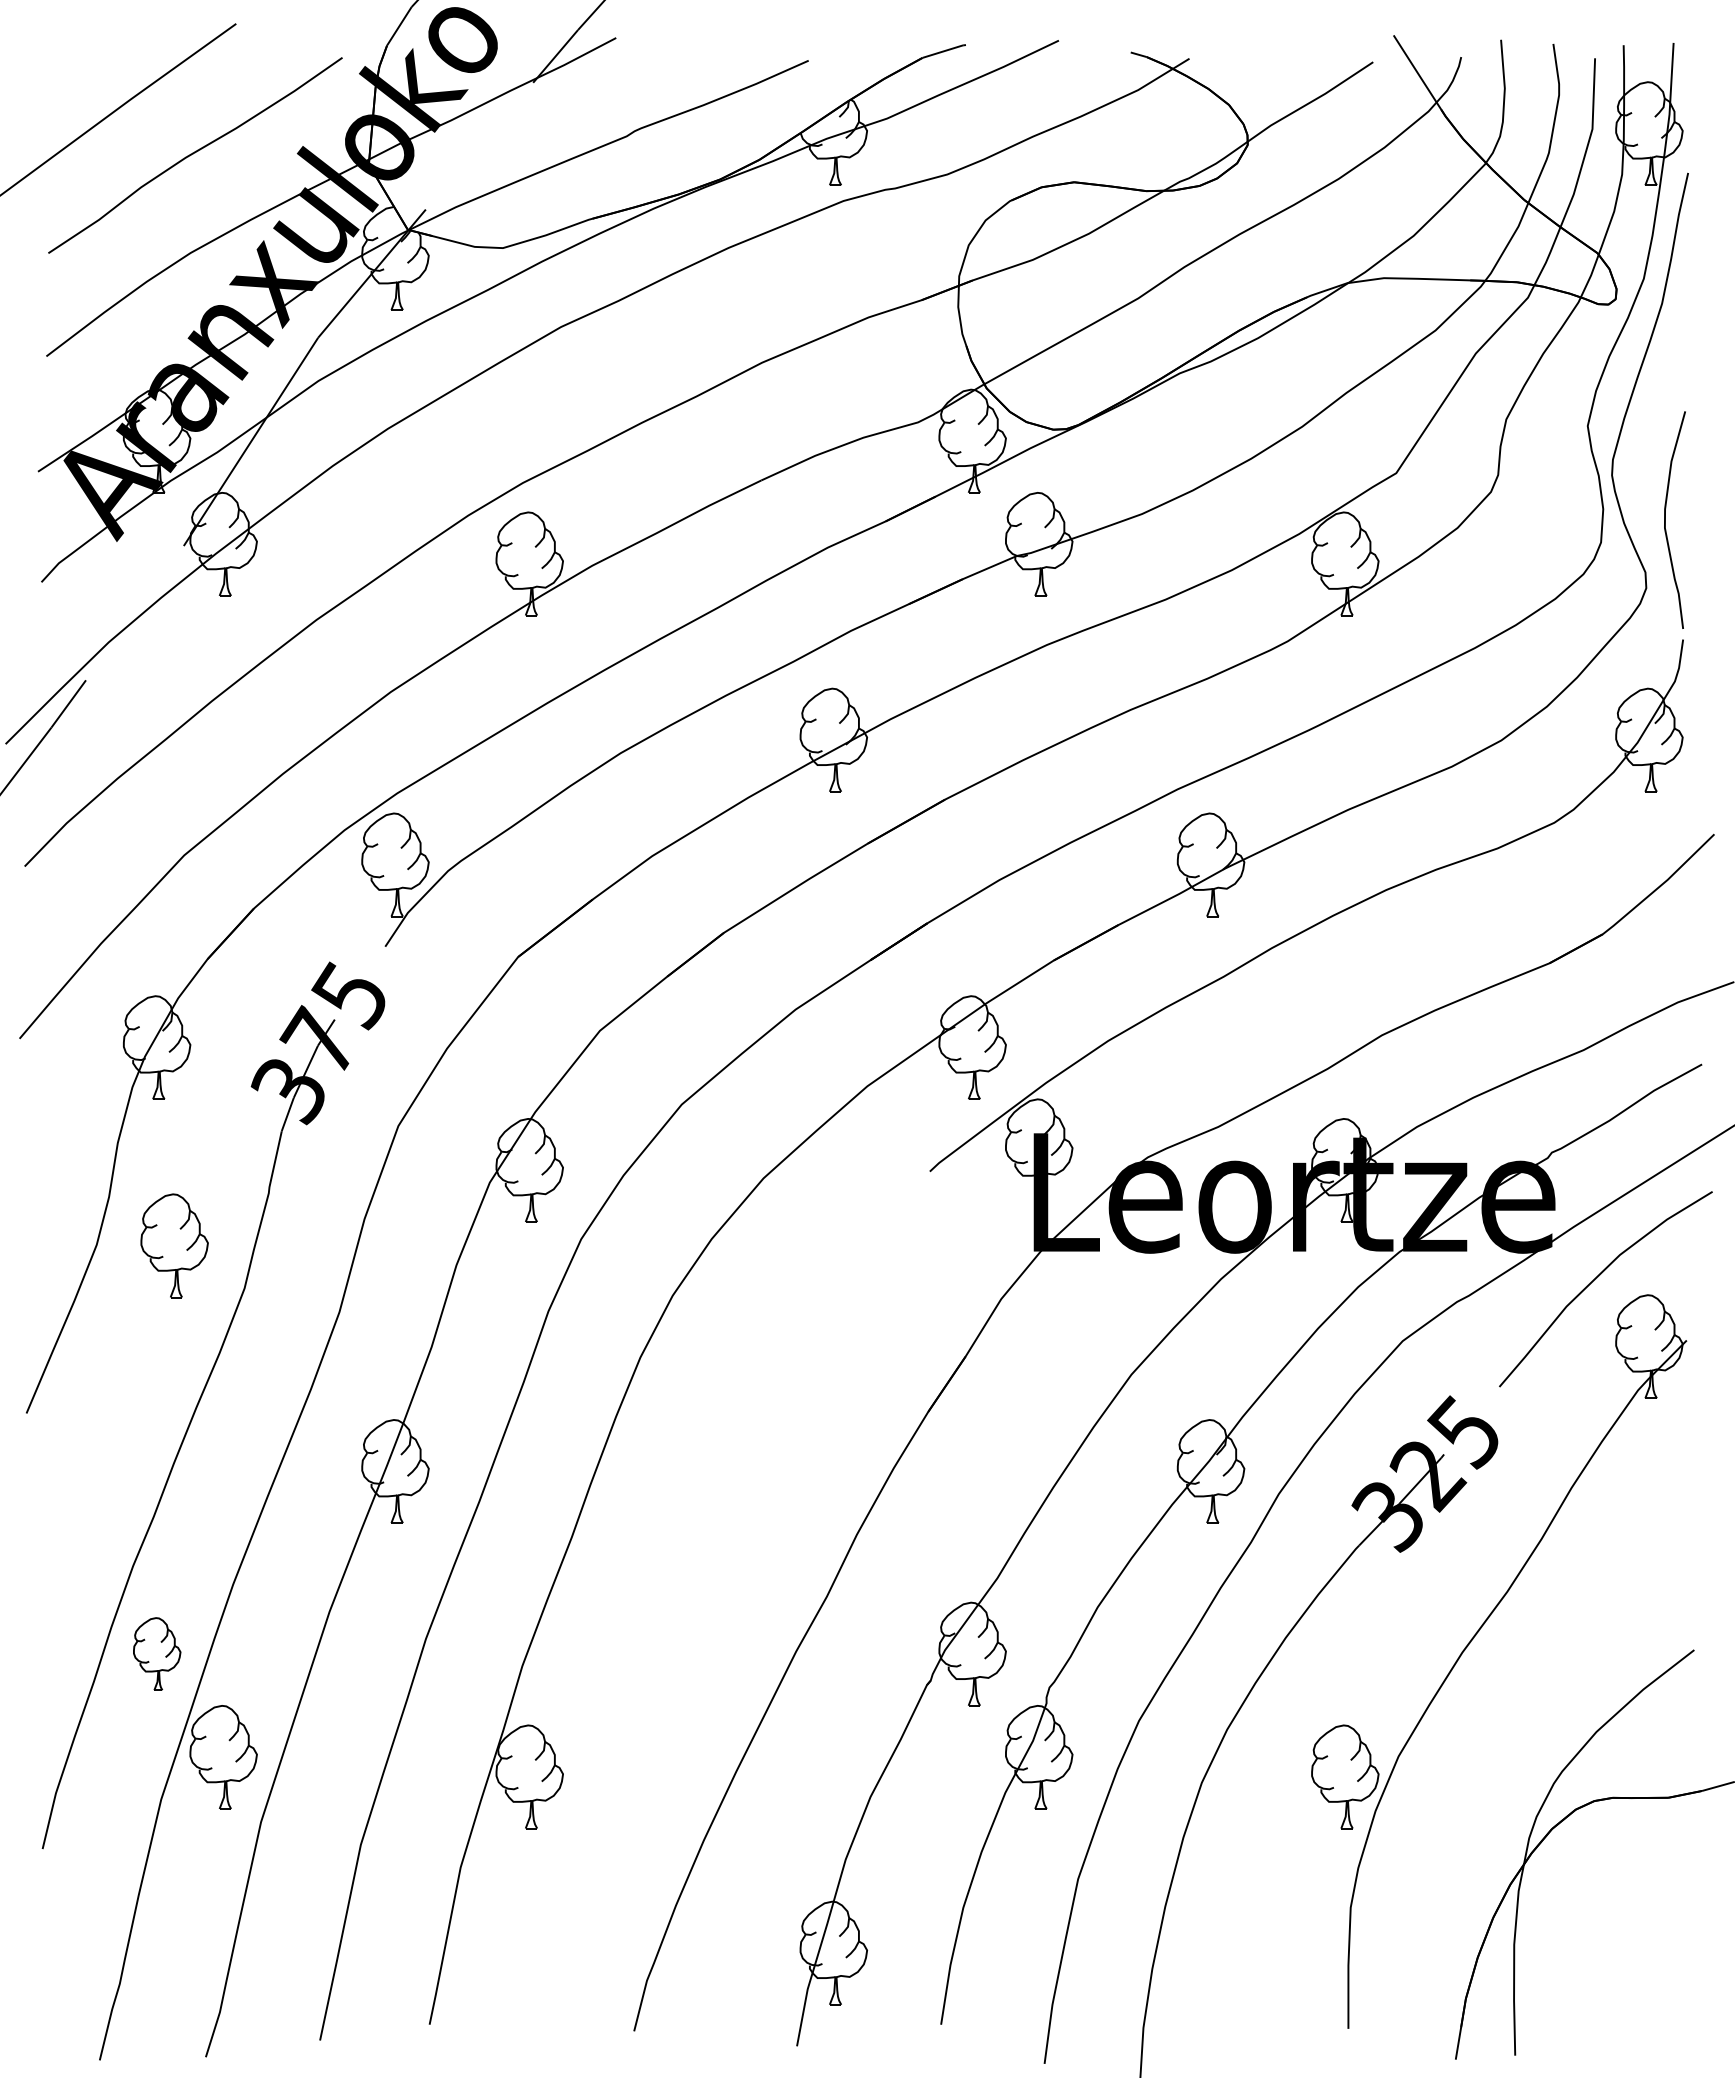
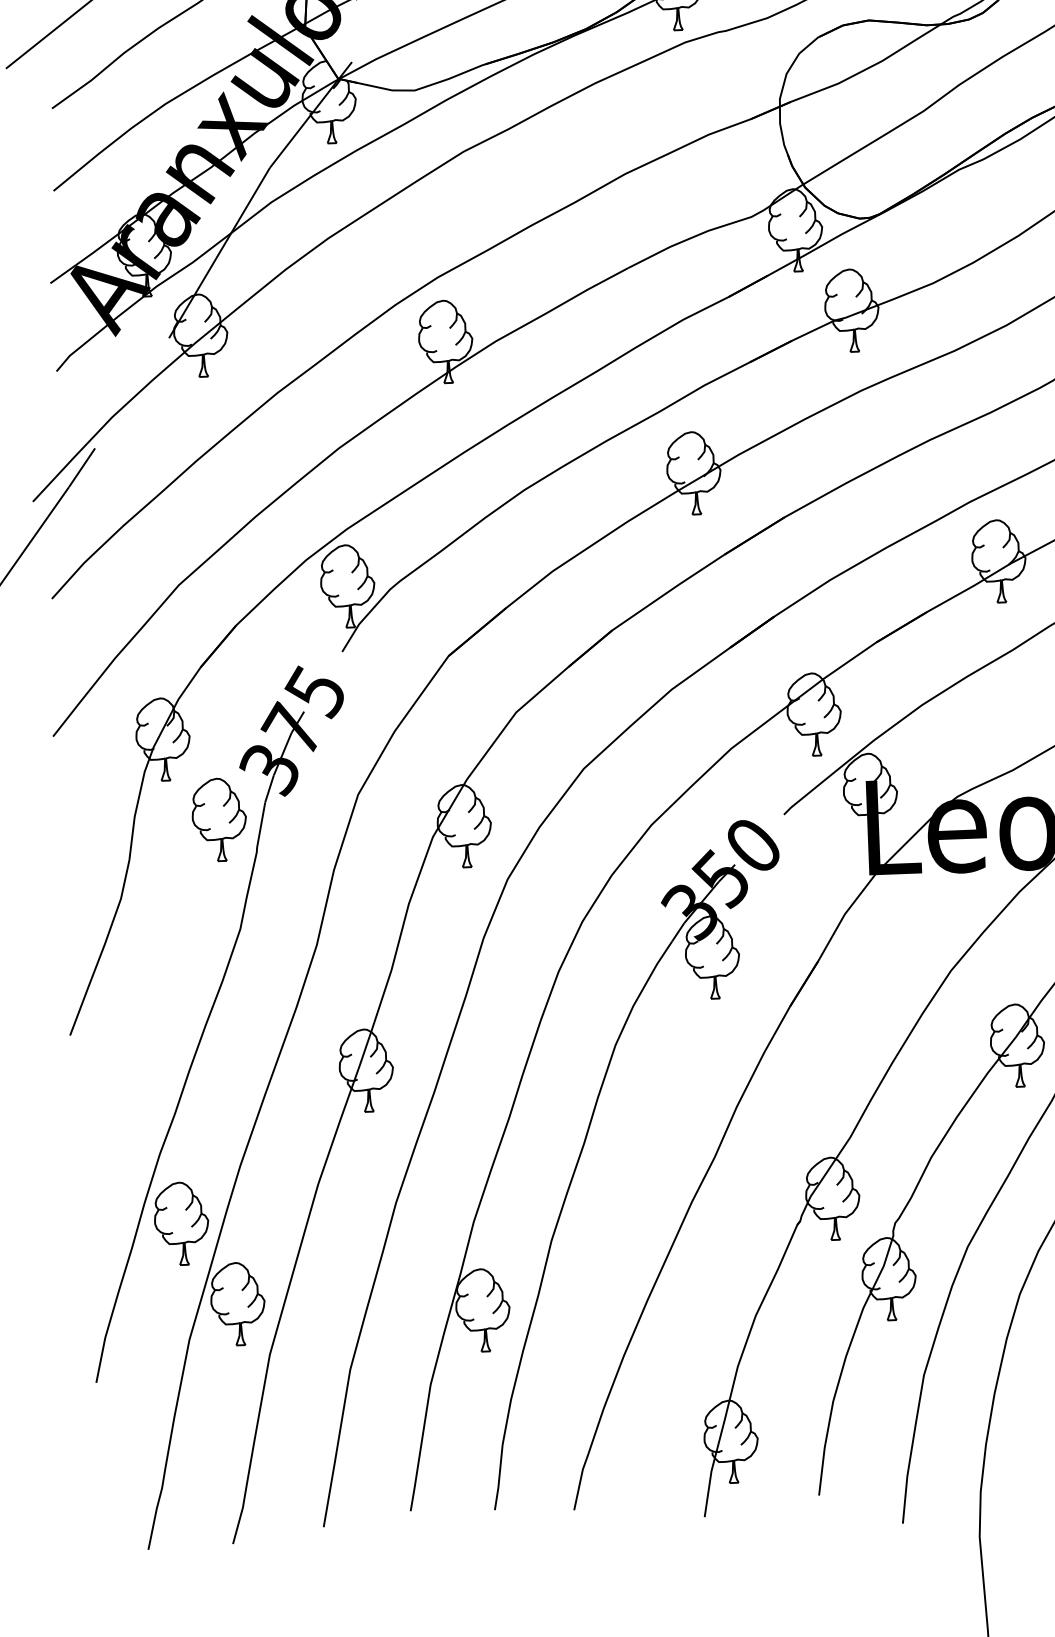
part: (174, 1245) -> (219, 819), moved
part: (665, 1573) -> (585, 1143), added
part: (157, 1653) -> (182, 1223), size x1.43

